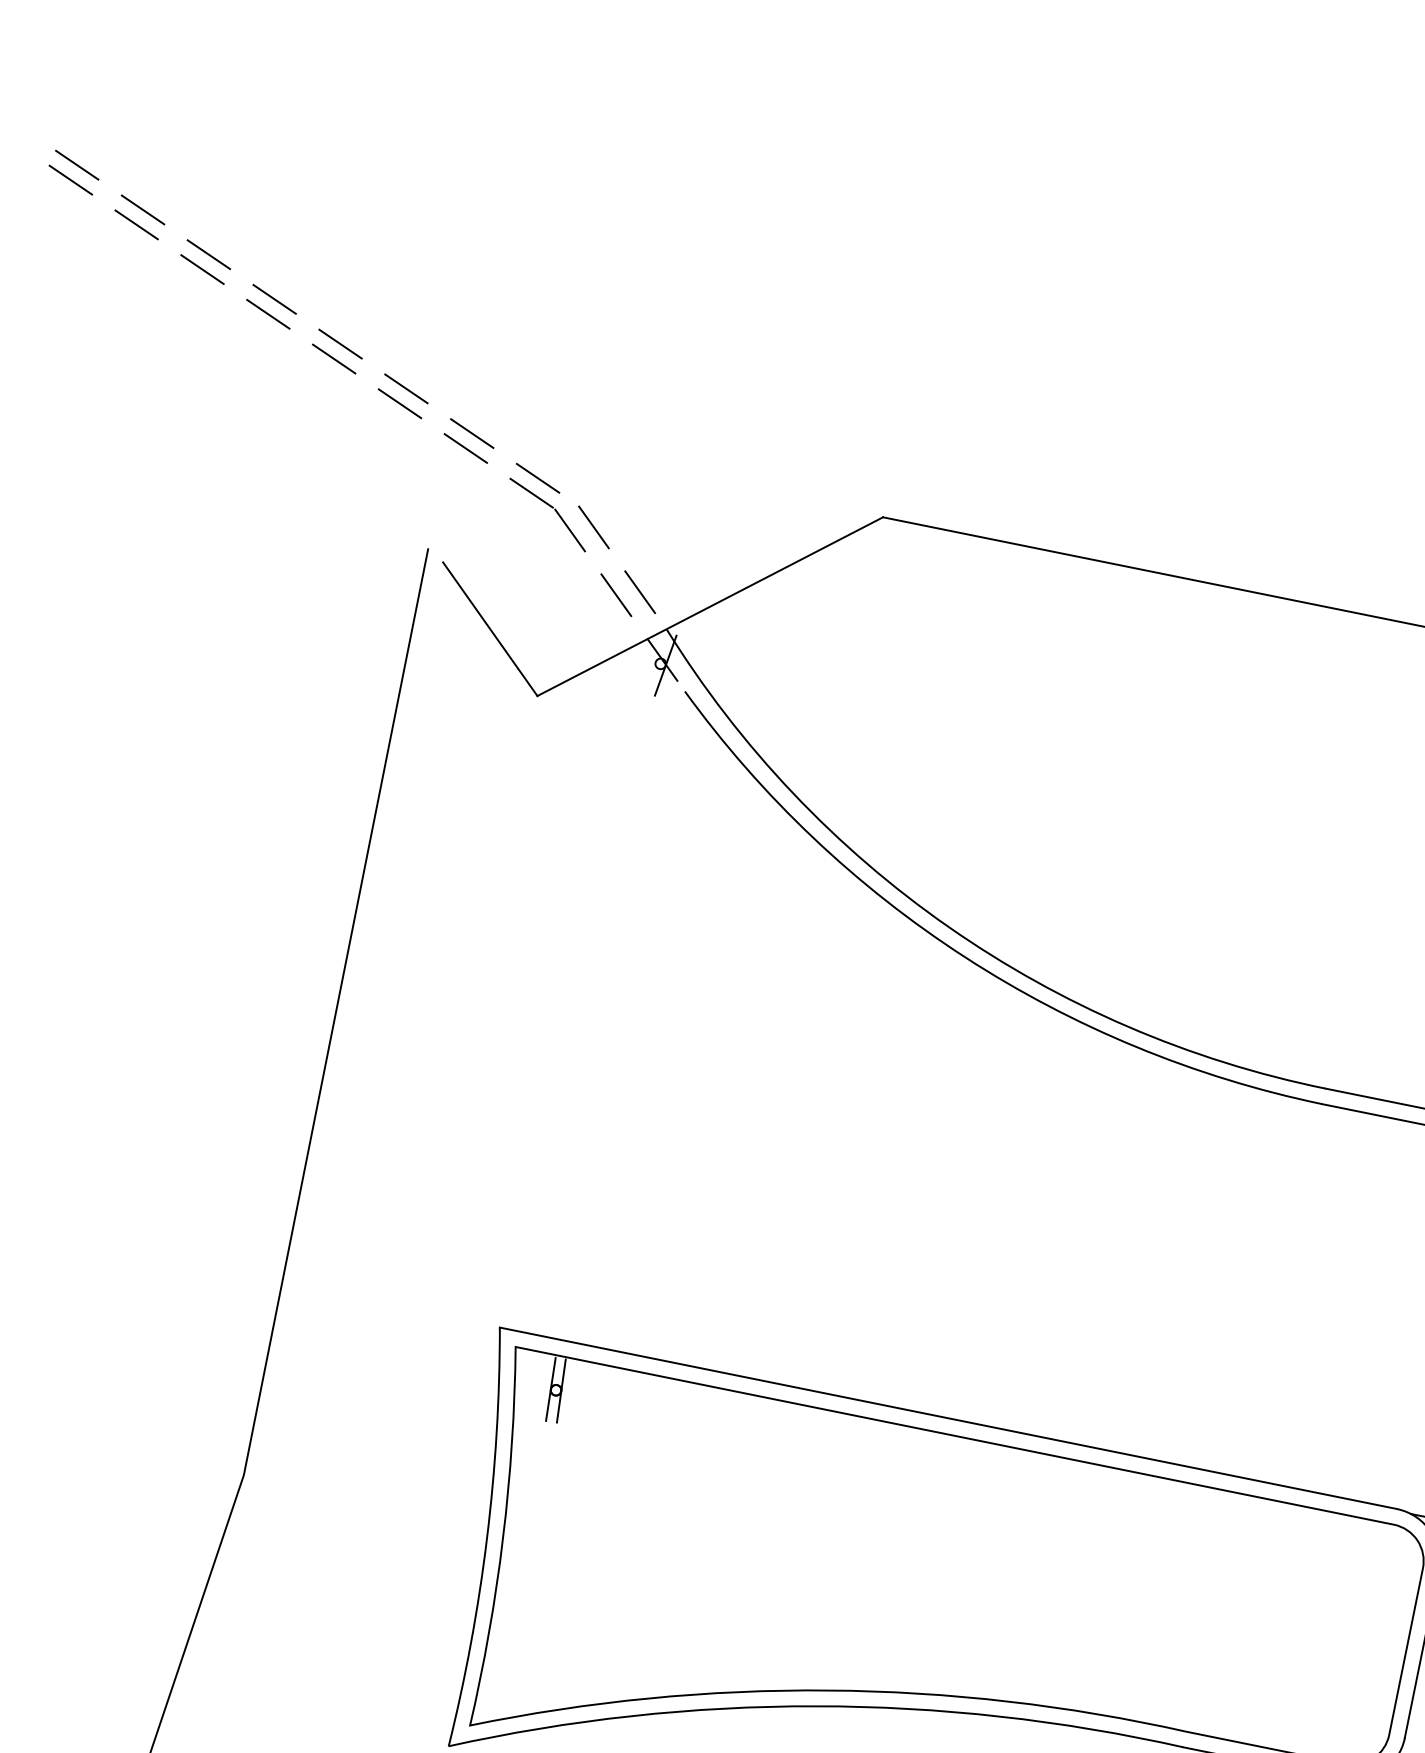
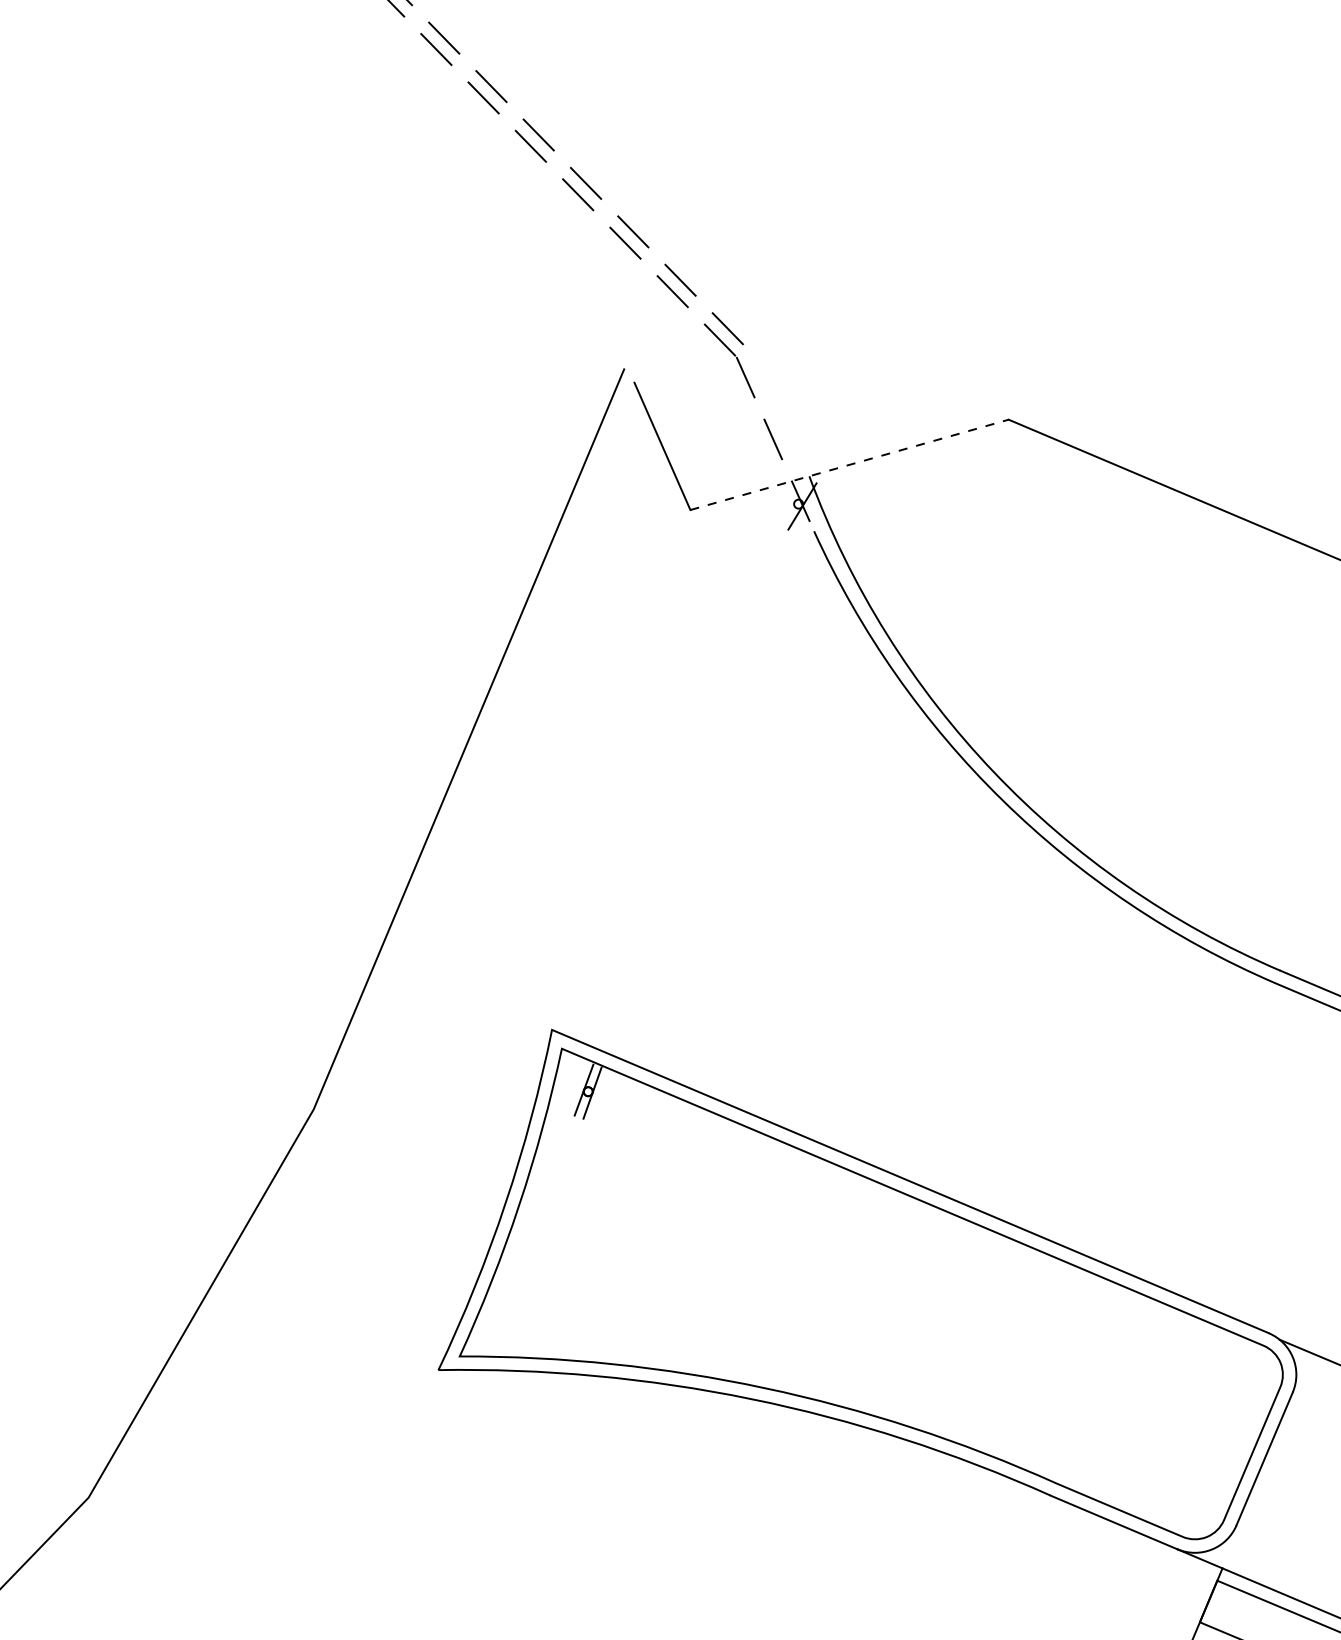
line: (609, 548) -> (775, 399), removed
line: (711, 606) -> (850, 464), solid -> dashed

